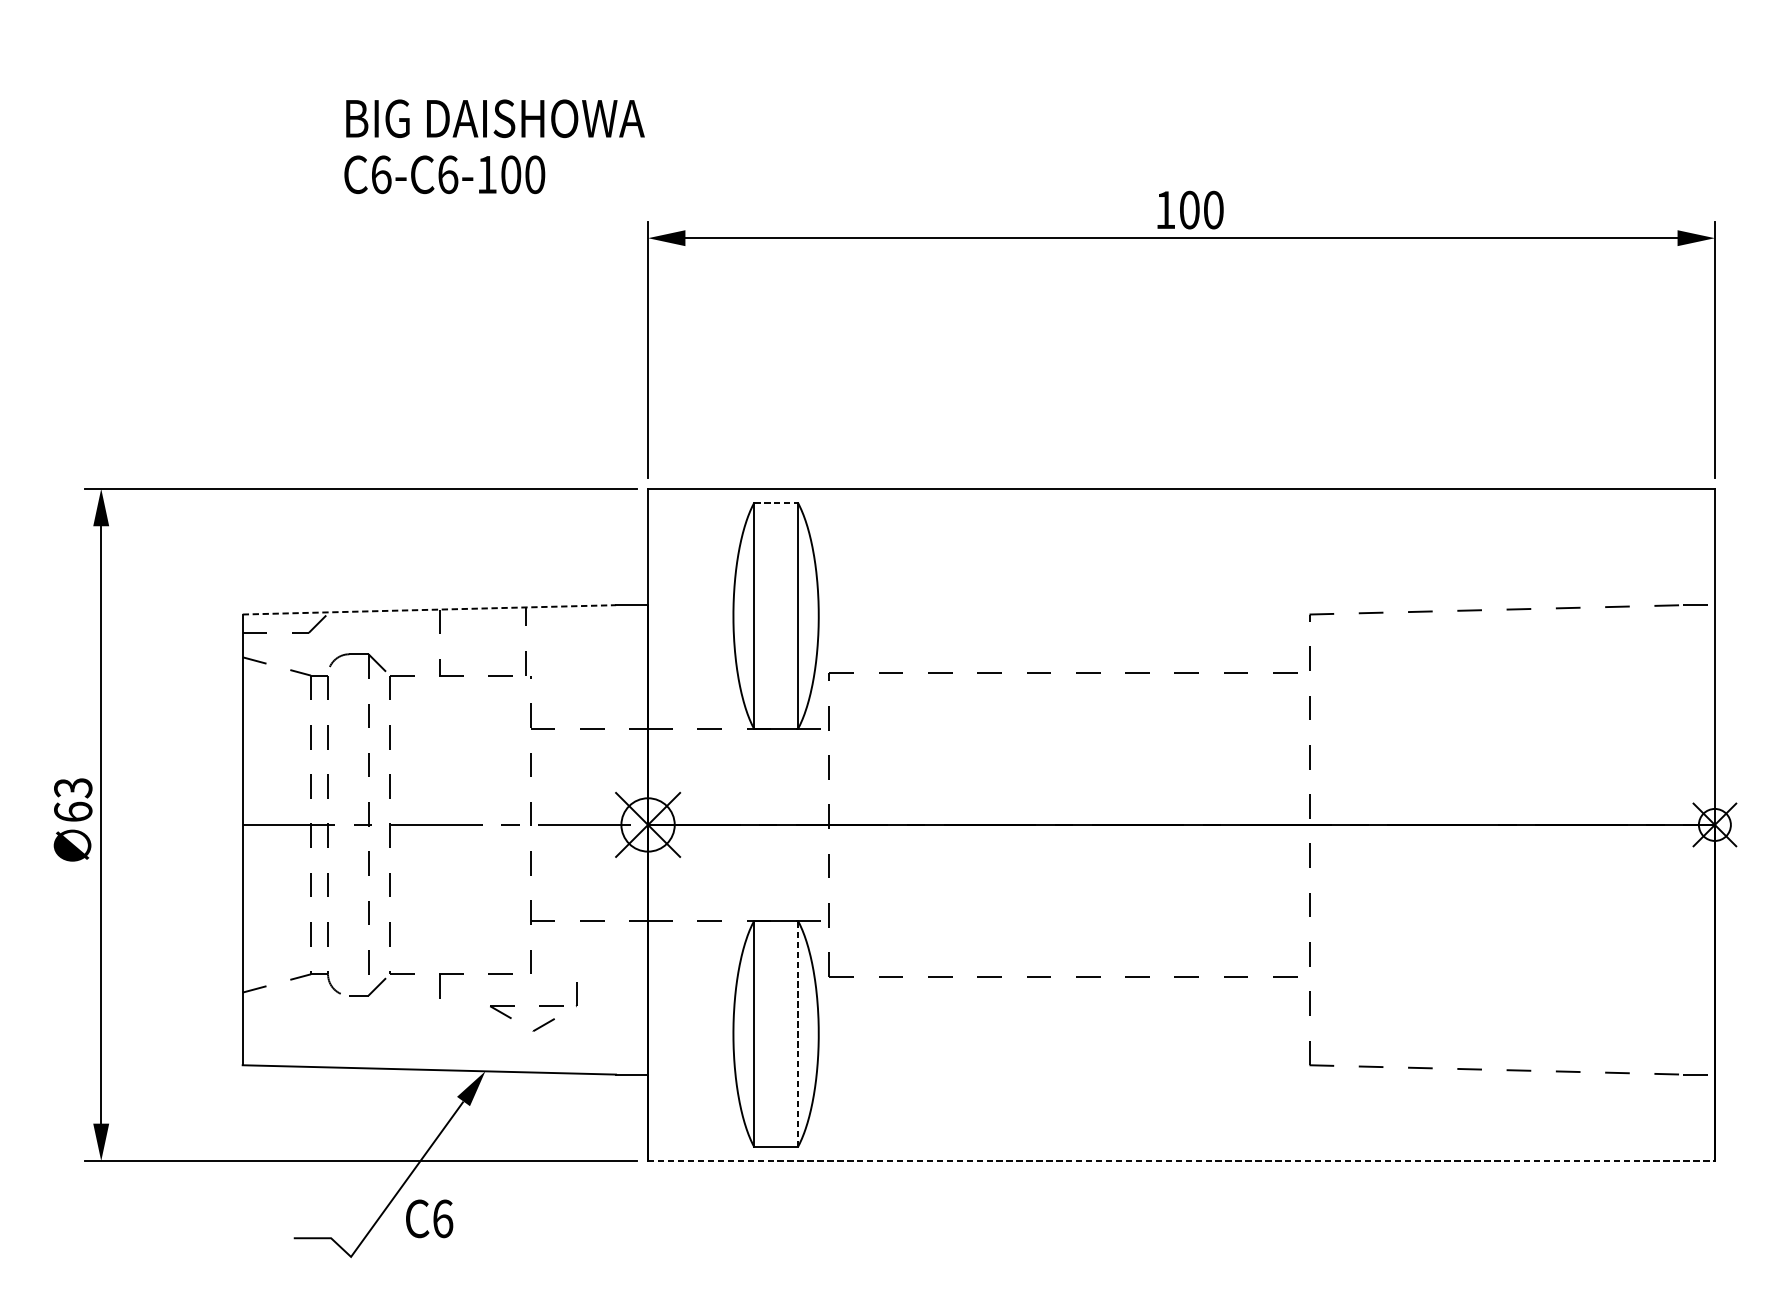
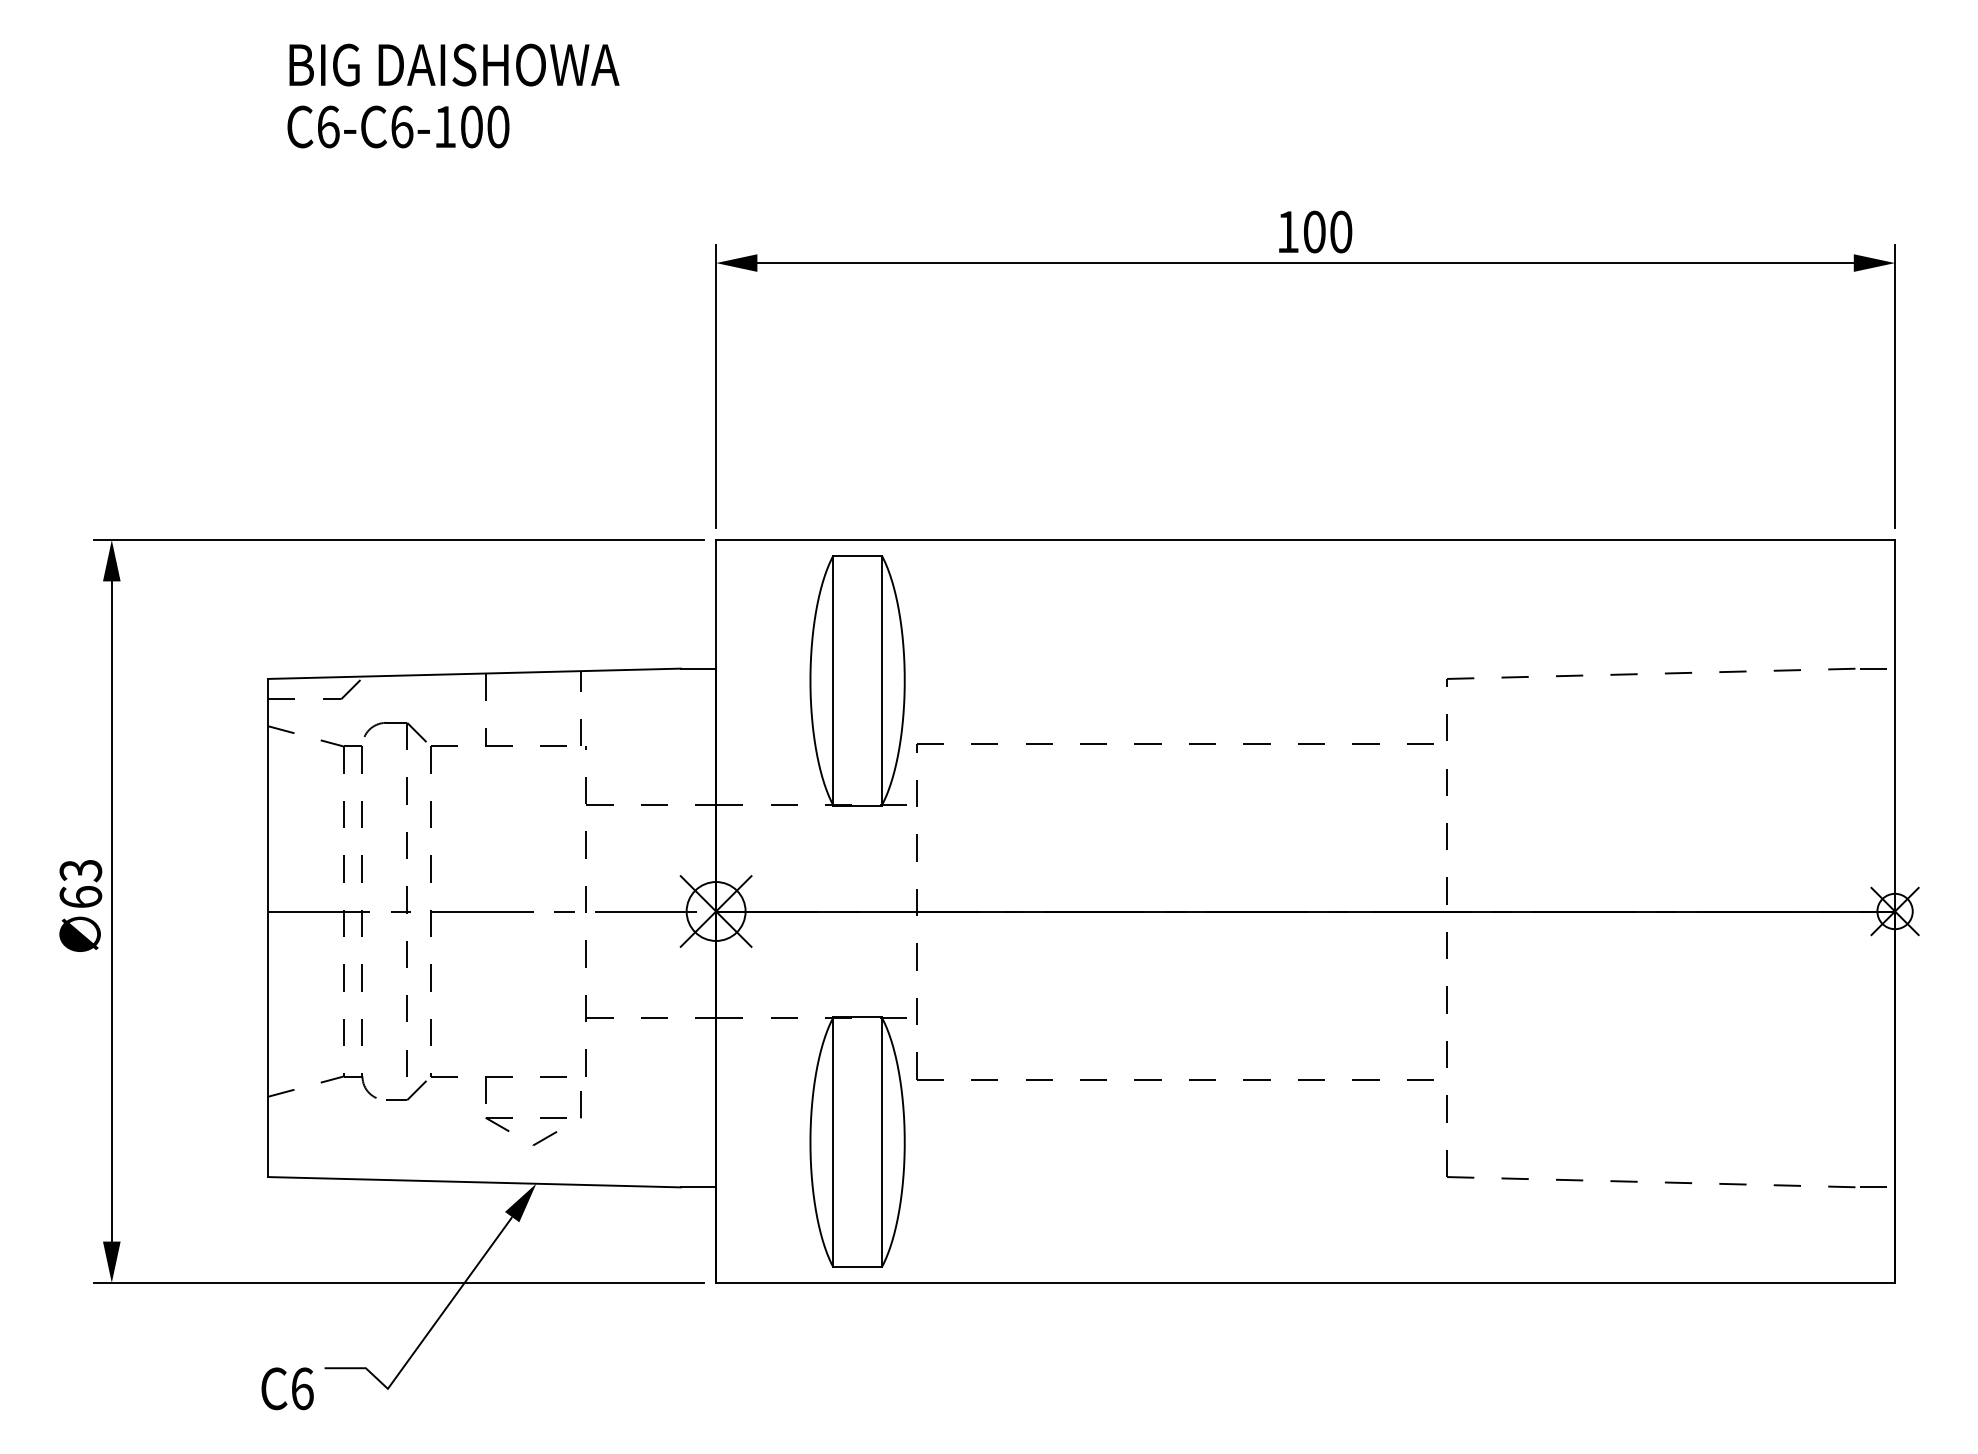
text: (494, 146) -> (453, 95), moved
line: (776, 502) -> (858, 555), dashed -> solid
line: (429, 609) -> (474, 673), dashed -> solid
part: (539, 1006) -> (540, 1118), moved
line: (797, 1033) -> (881, 1141), dashed -> solid
line: (1182, 1160) -> (1306, 1282), dashed -> solid
text: (429, 1218) -> (287, 1388), moved

